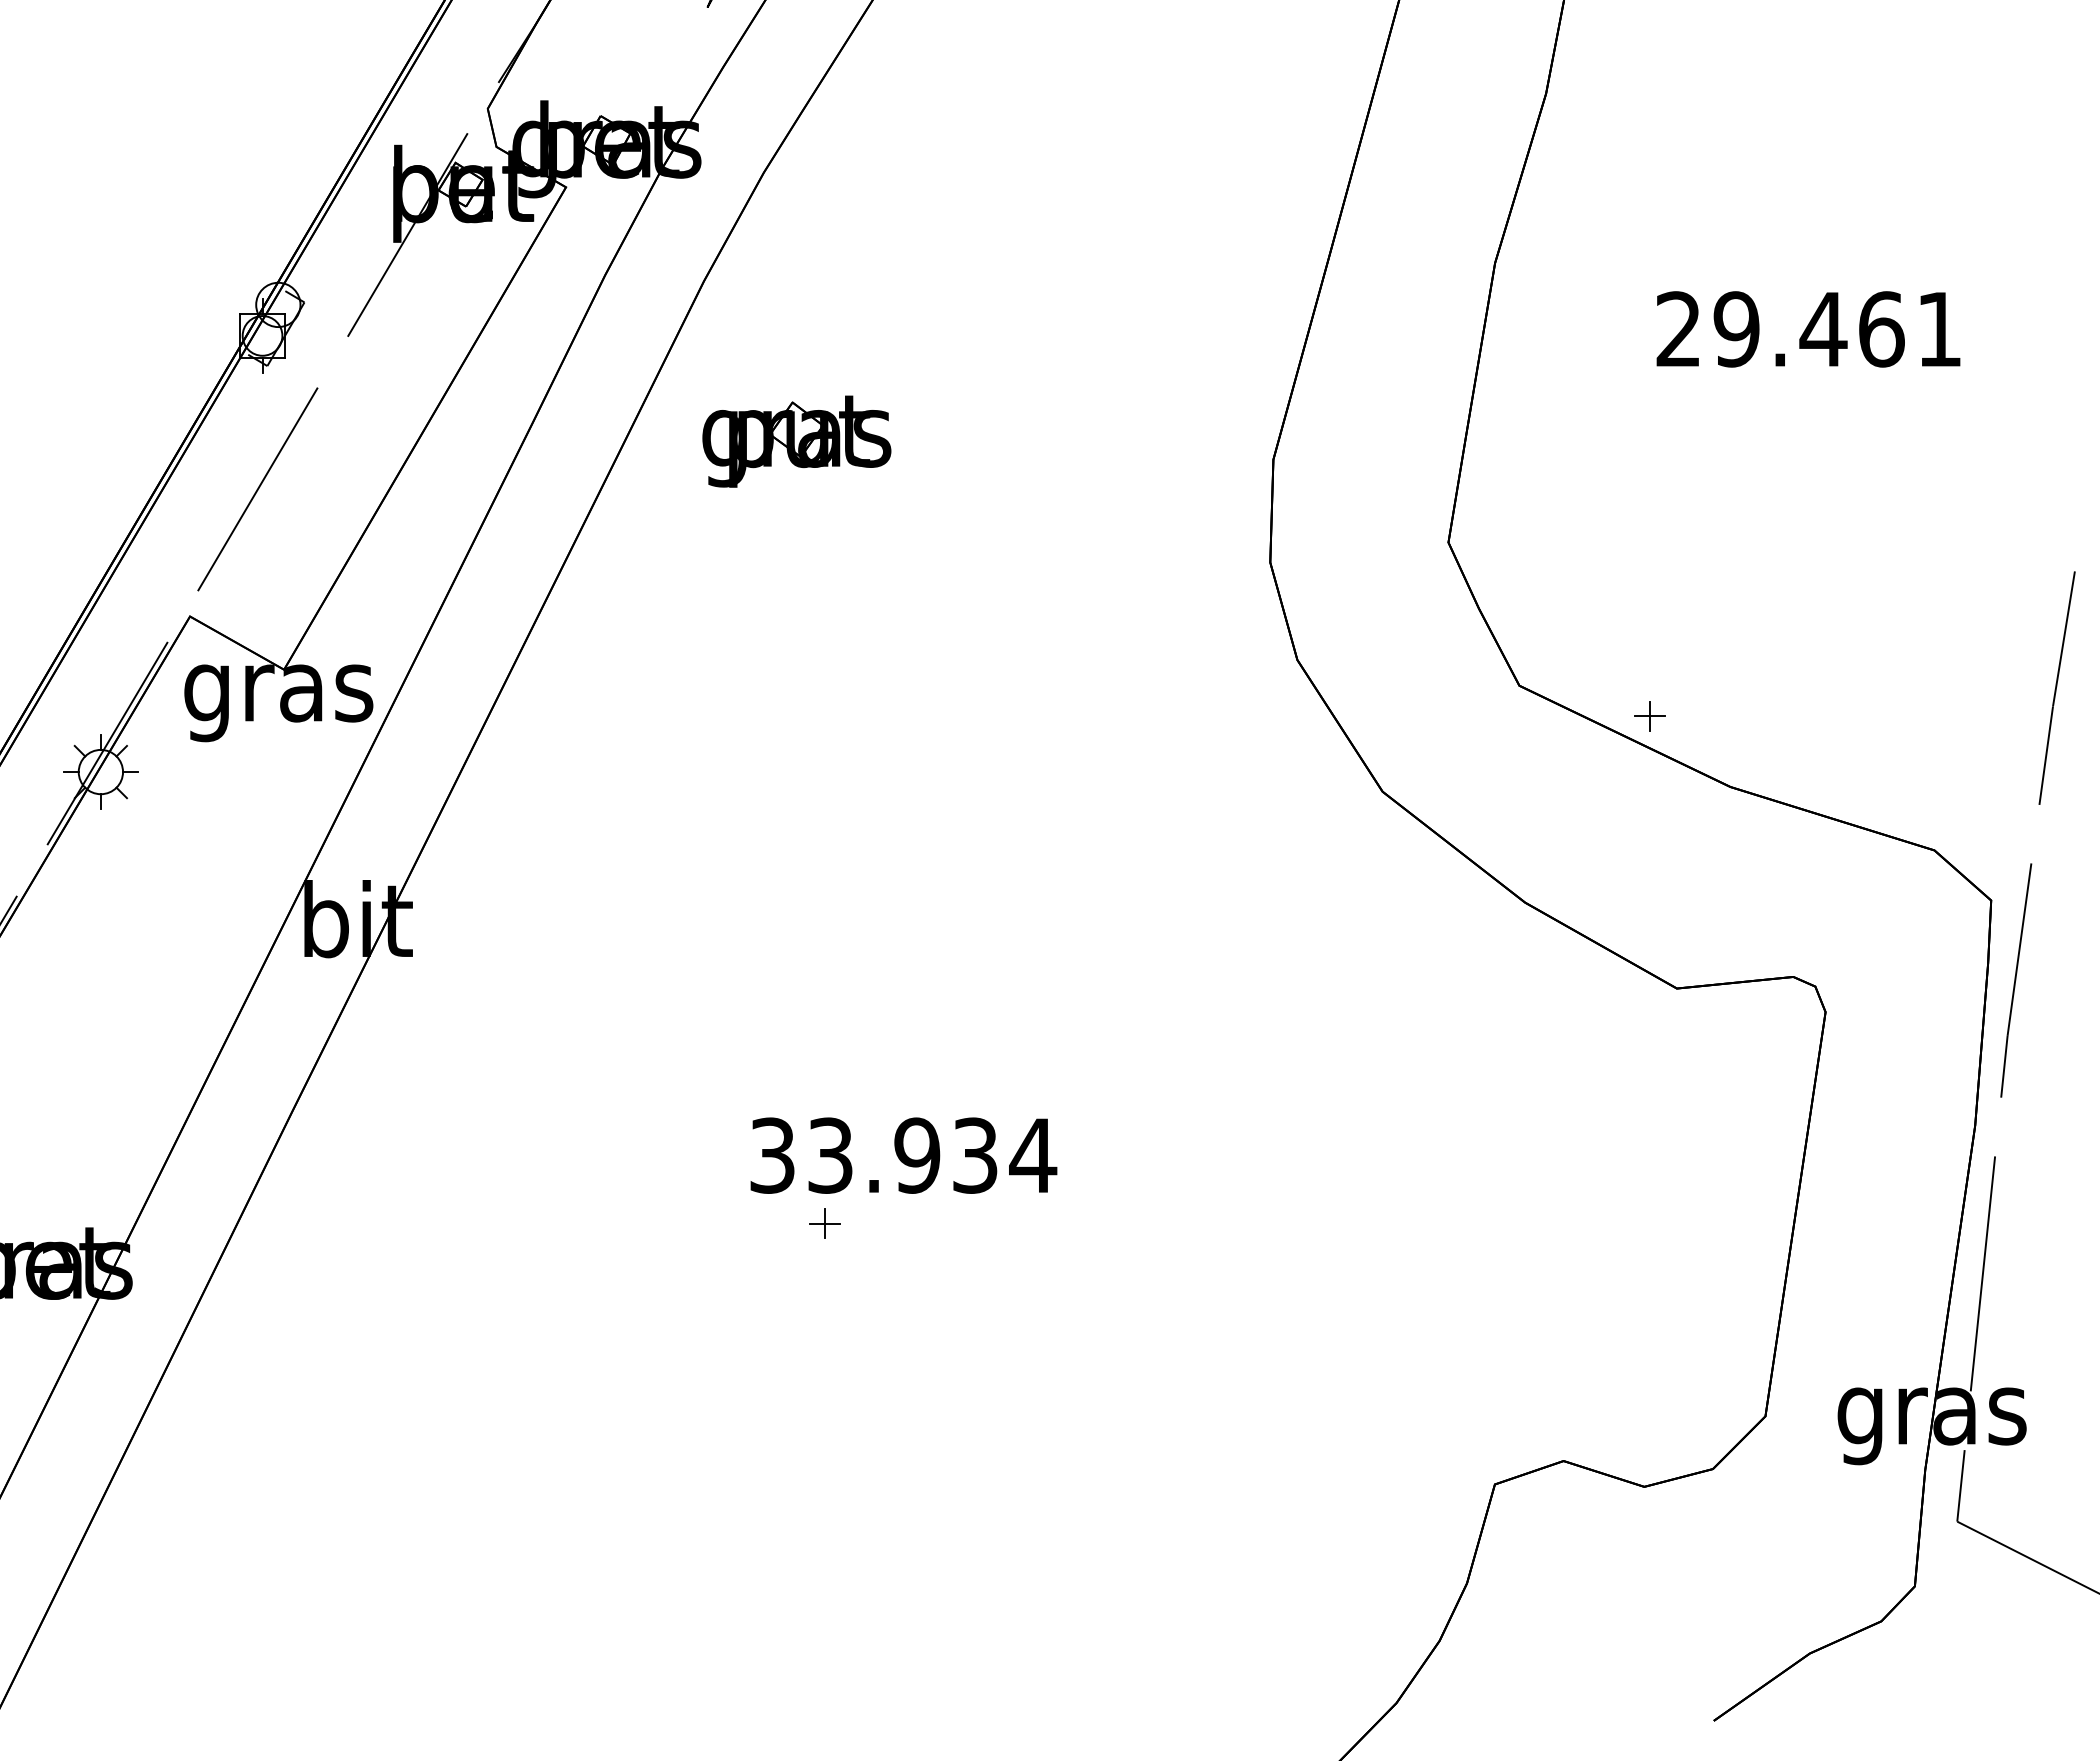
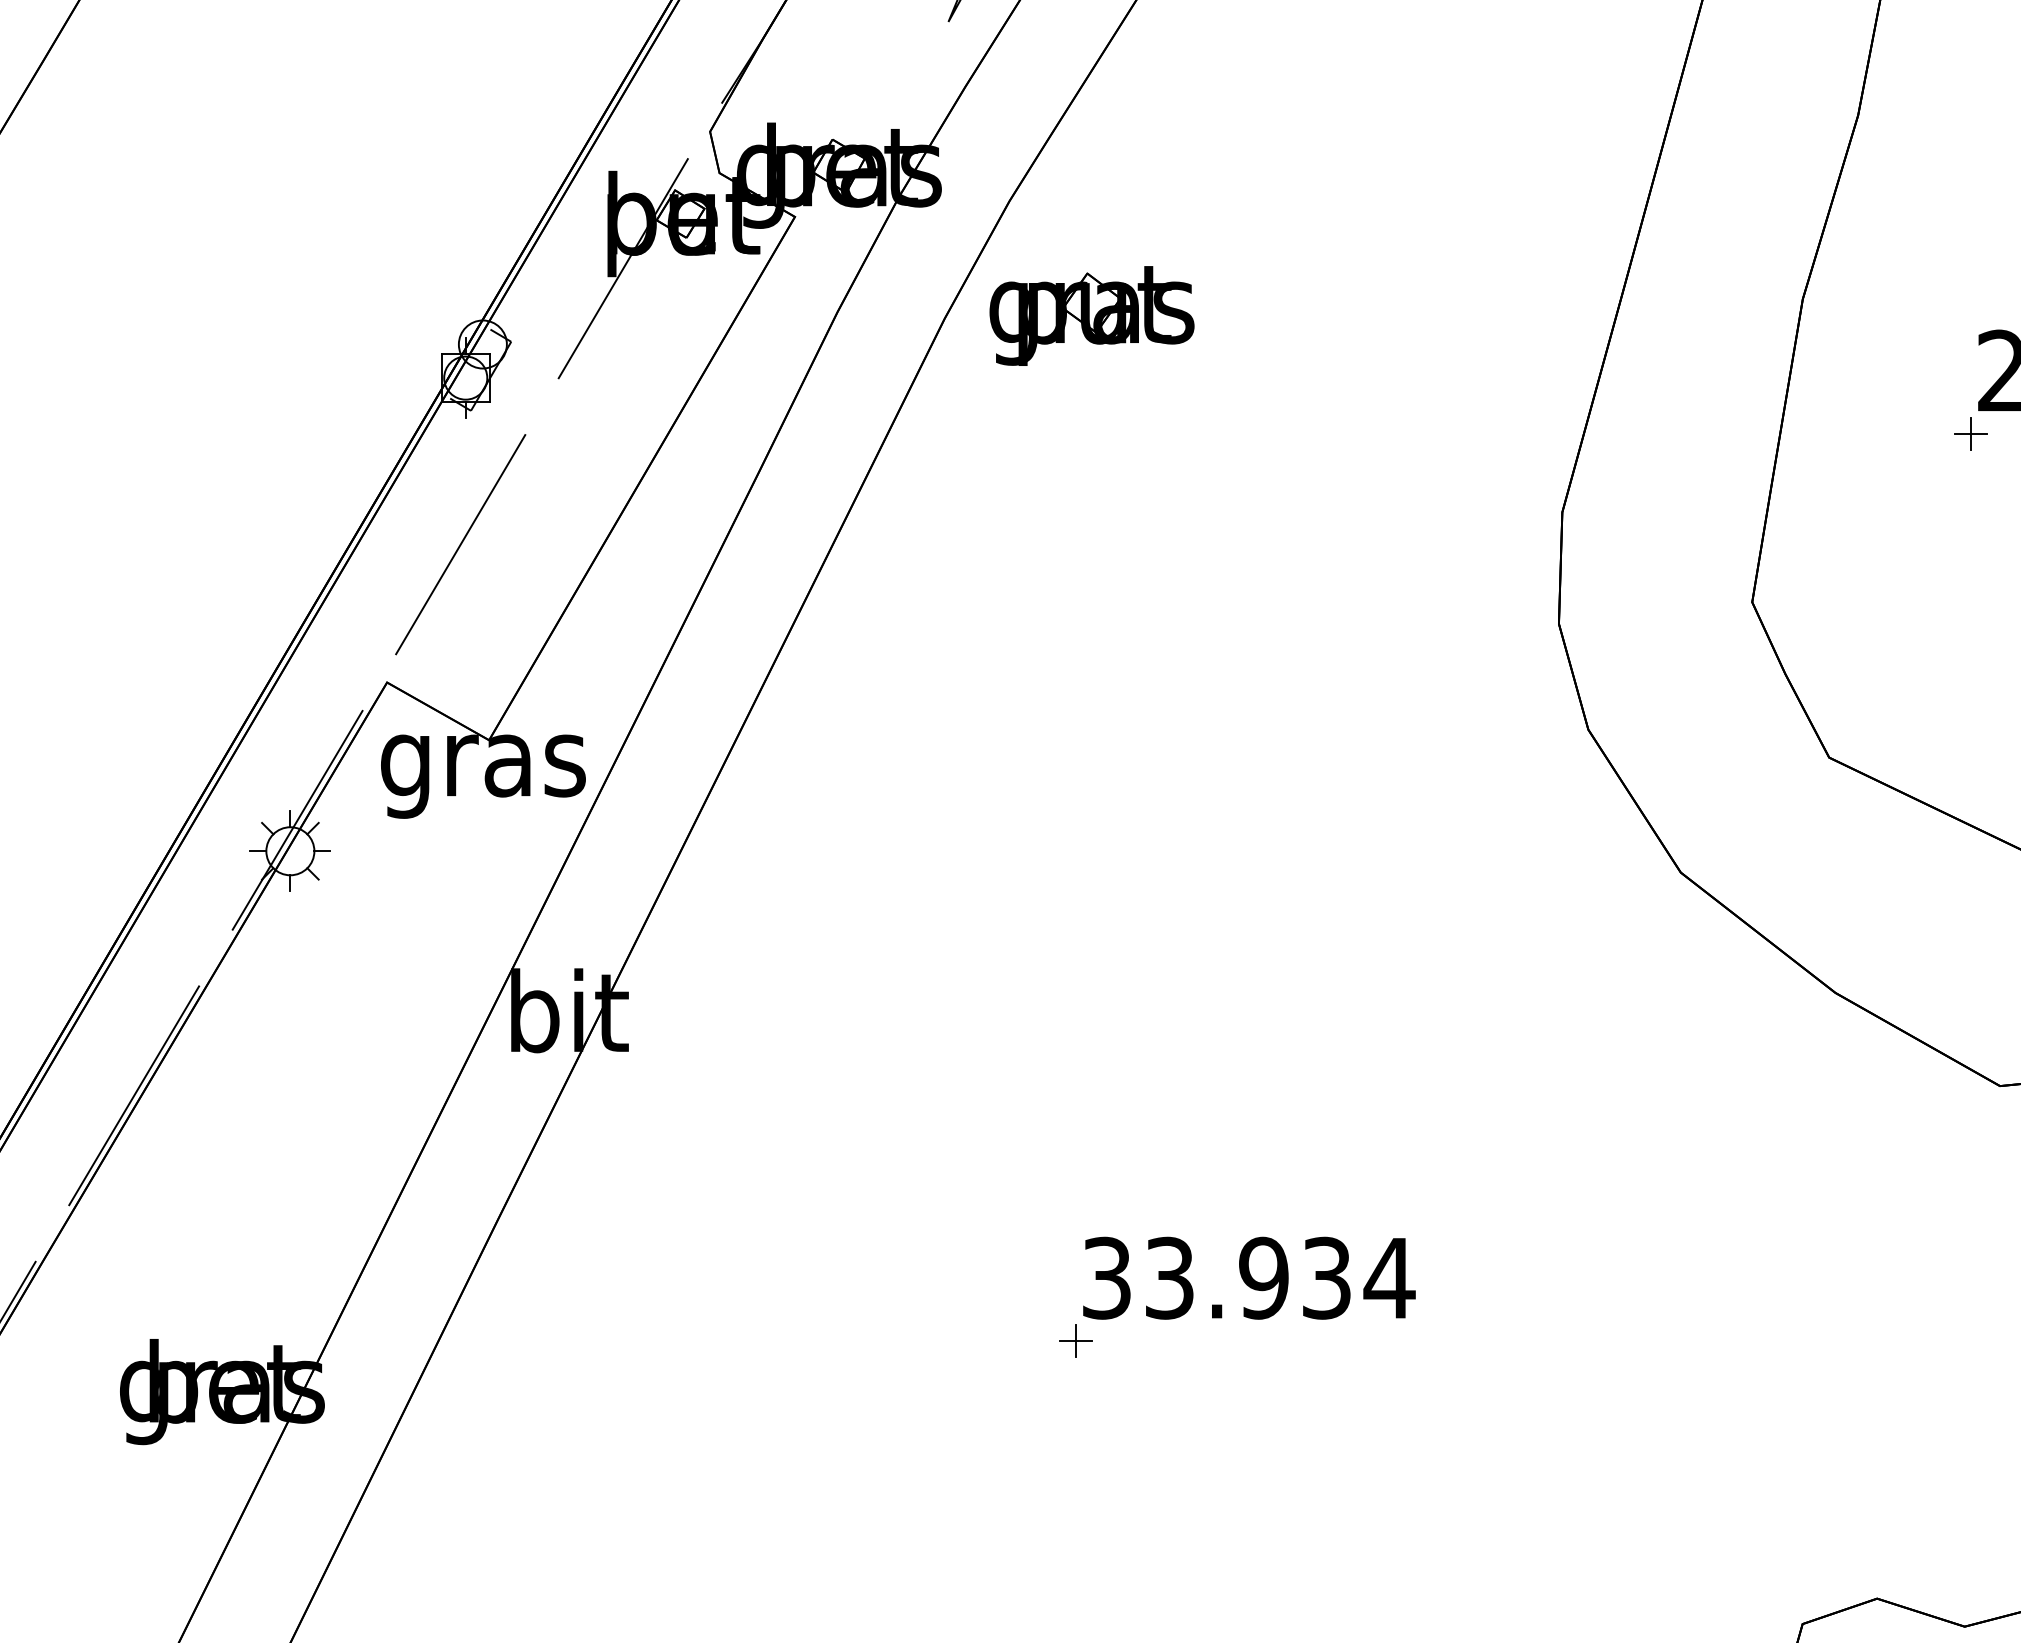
part: (796, 441) -> (1091, 315), moved
part: (1649, 716) -> (1970, 434), moved
text: (903, 1155) -> (1248, 1278), moved

